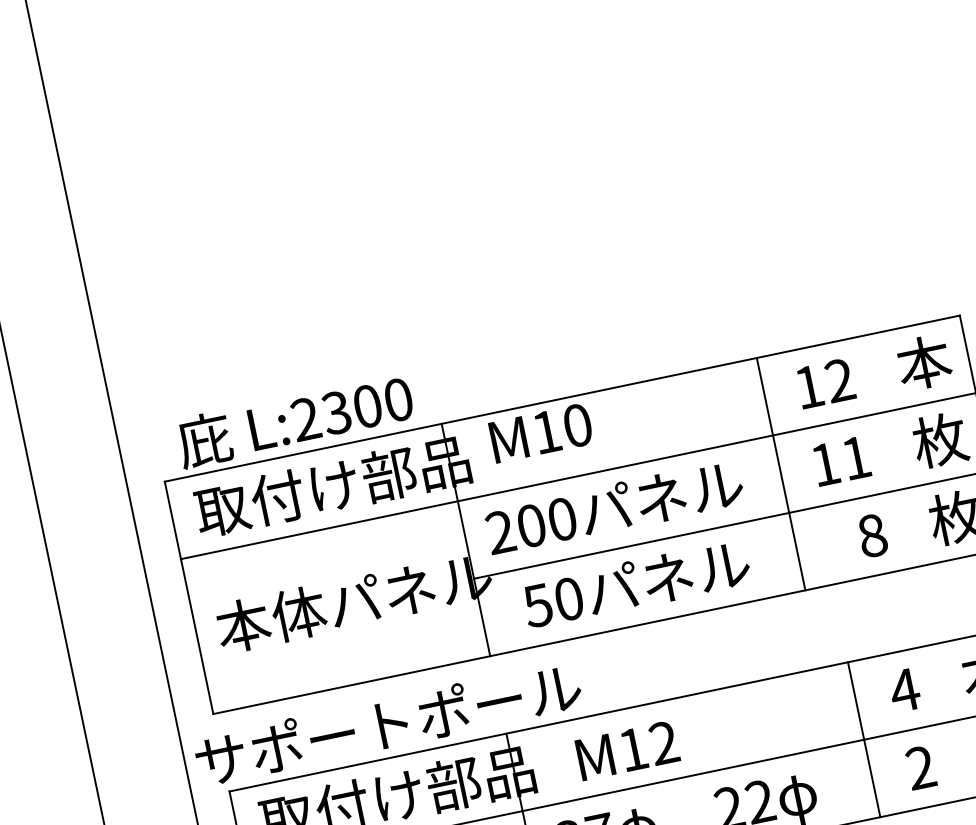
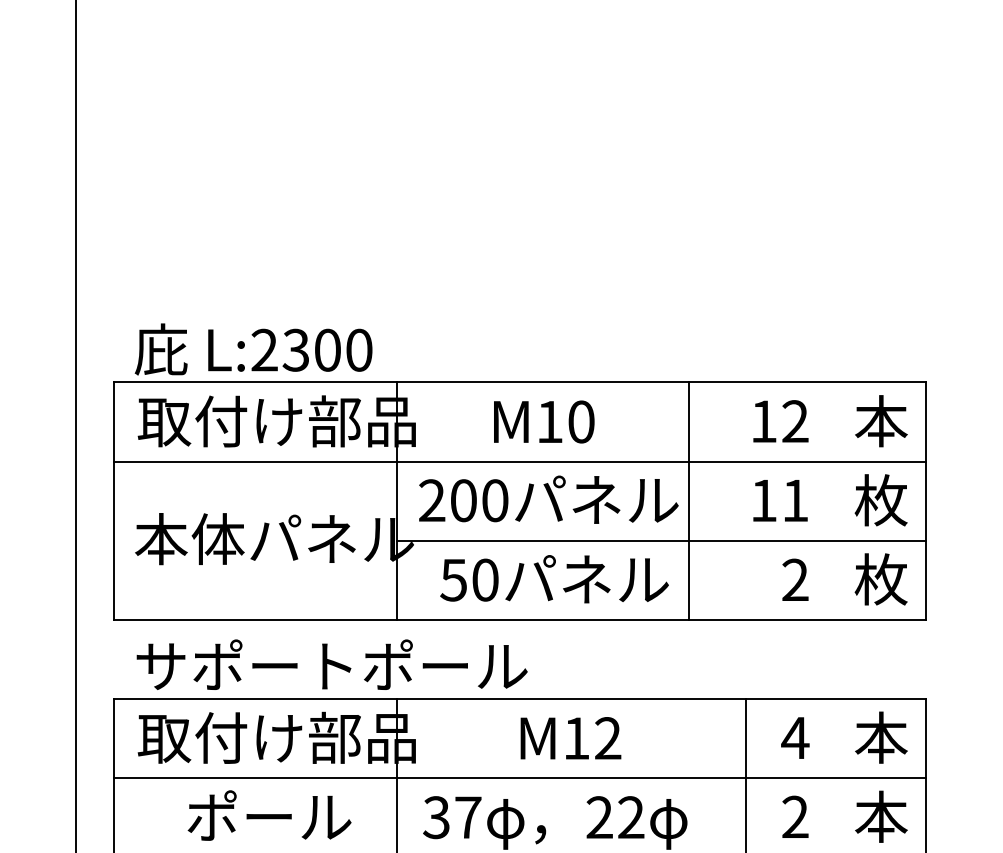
text: (541, 432) -> (544, 421), moved
line: (780, 473) -> (688, 500), moved
text: (872, 535) -> (795, 579), 8 -> 2
text: (387, 723) -> (331, 664), moved
text: (627, 750) -> (570, 738), moved

